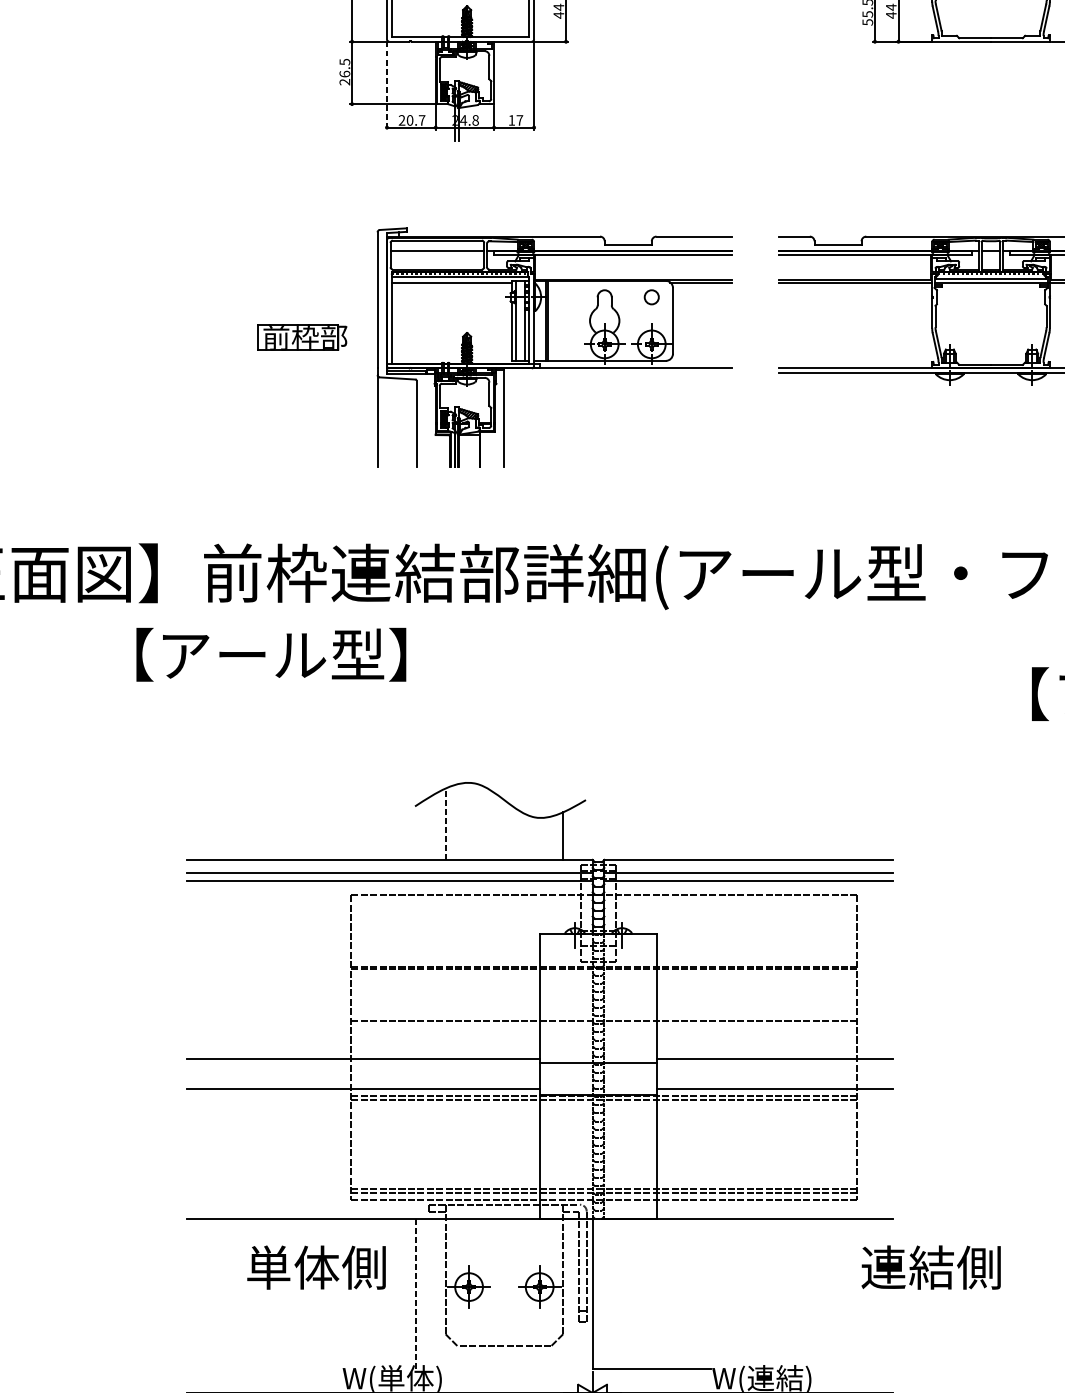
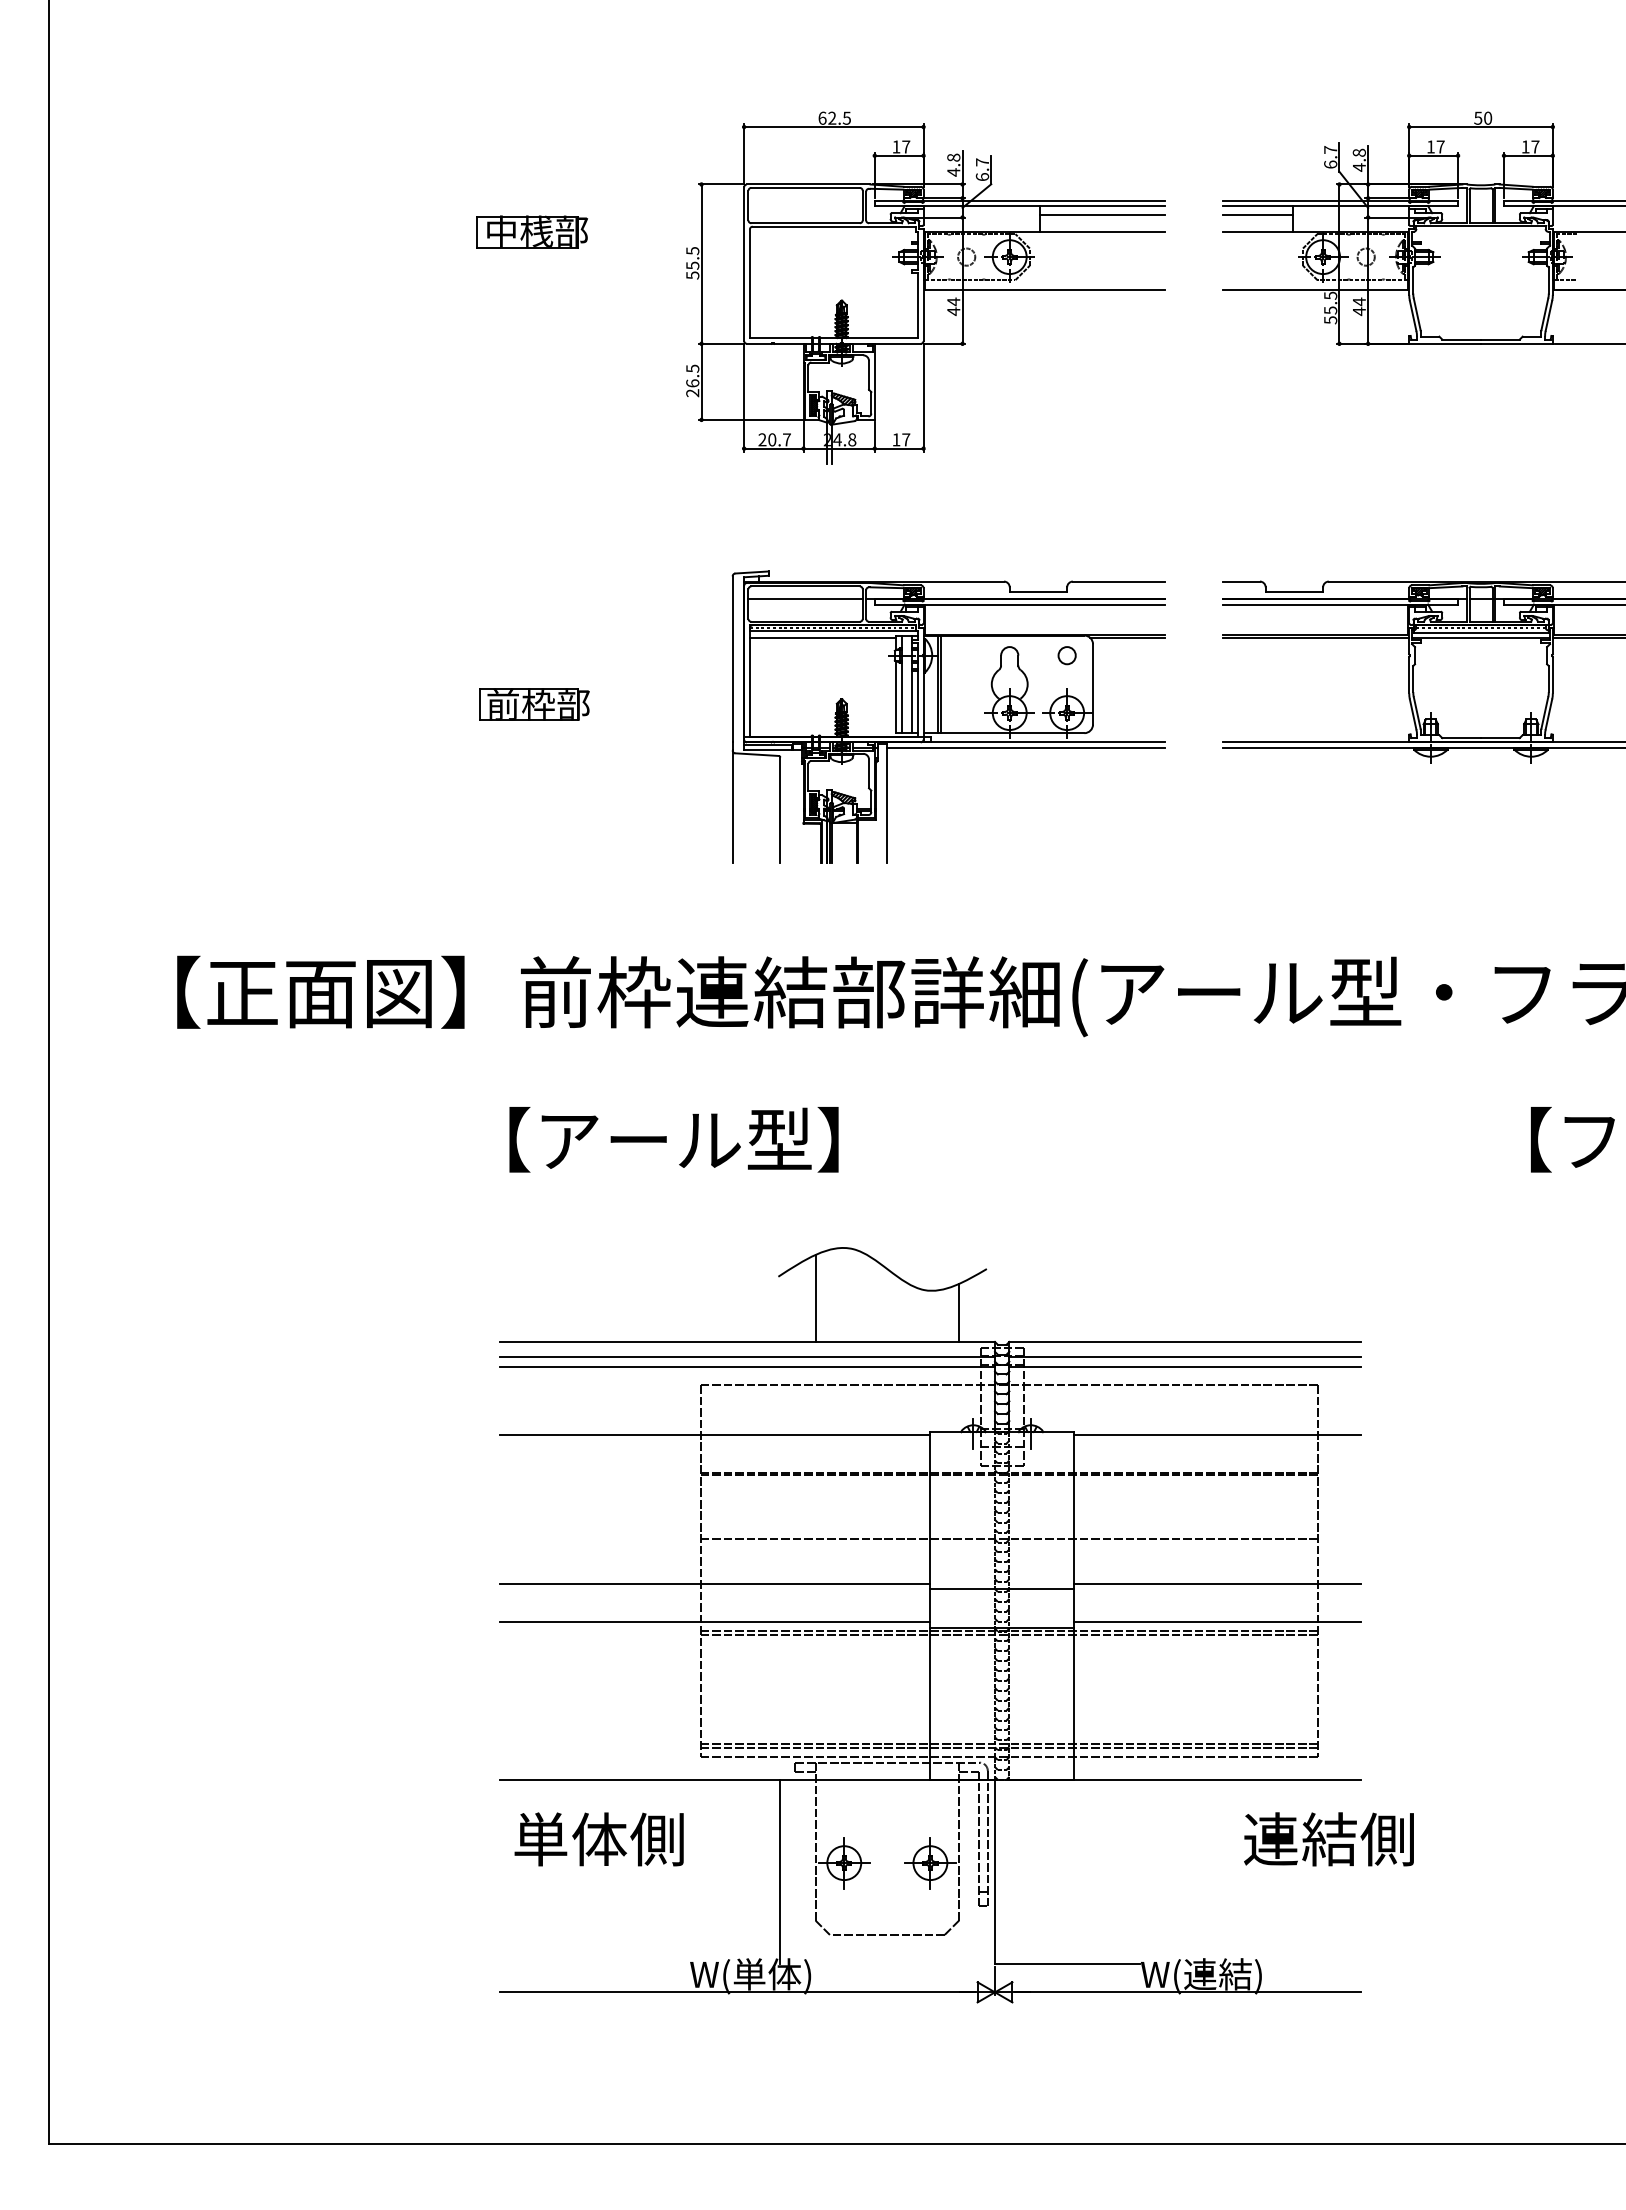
line: (387, 85) -> (744, 397), dashed -> solid
part: (302, 337) -> (534, 704), moved
line: (617, 373) -> (1025, 748), added
text: (270, 654) -> (673, 1139), moved
line: (445, 824) -> (815, 1298), dashed -> solid
line: (362, 936) -> (714, 1435), added
line: (775, 936) -> (1217, 1435), added
text: (315, 1267) -> (598, 1839), moved
text: (930, 1267) -> (1328, 1839), moved
line: (415, 1293) -> (779, 1871), dashed -> solid

